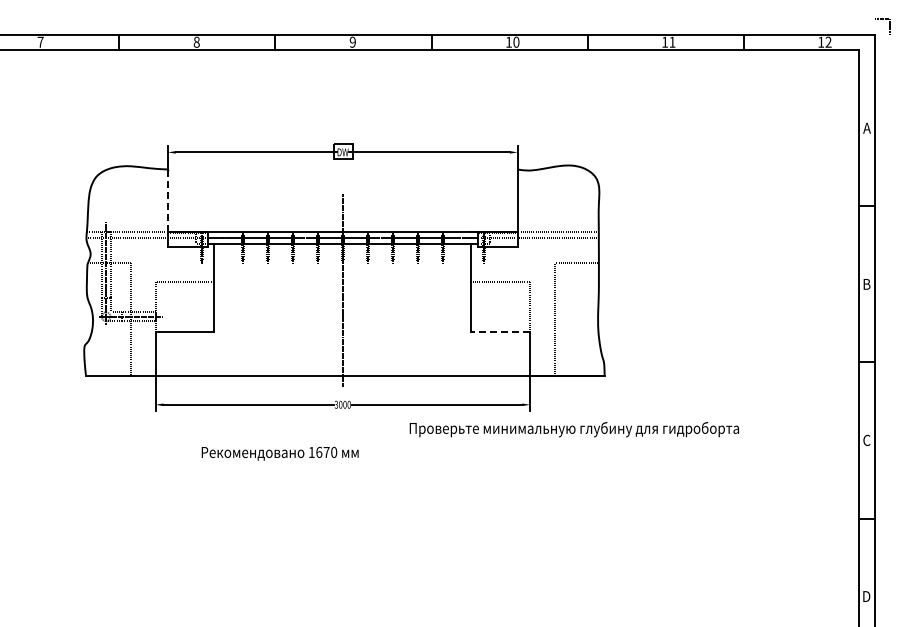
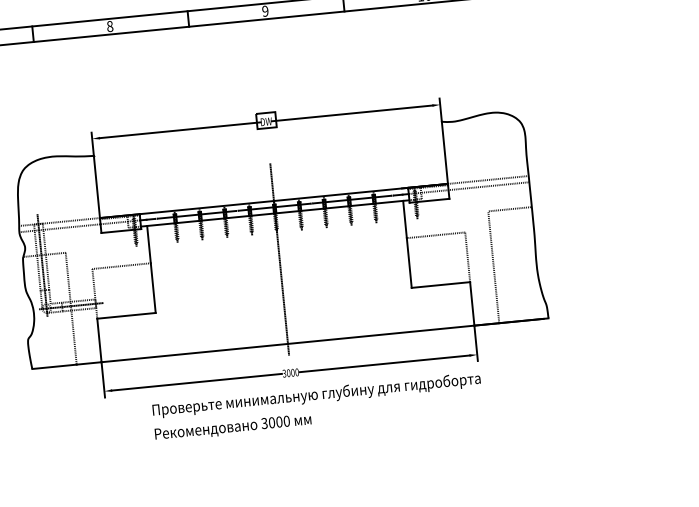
line: (168, 201) -> (97, 187), dashed -> solid
line: (500, 331) -> (440, 284), dashed -> solid
text: (573, 429) -> (315, 395), moved
text: (318, 452) -> (271, 422), 1670 -> 3000

